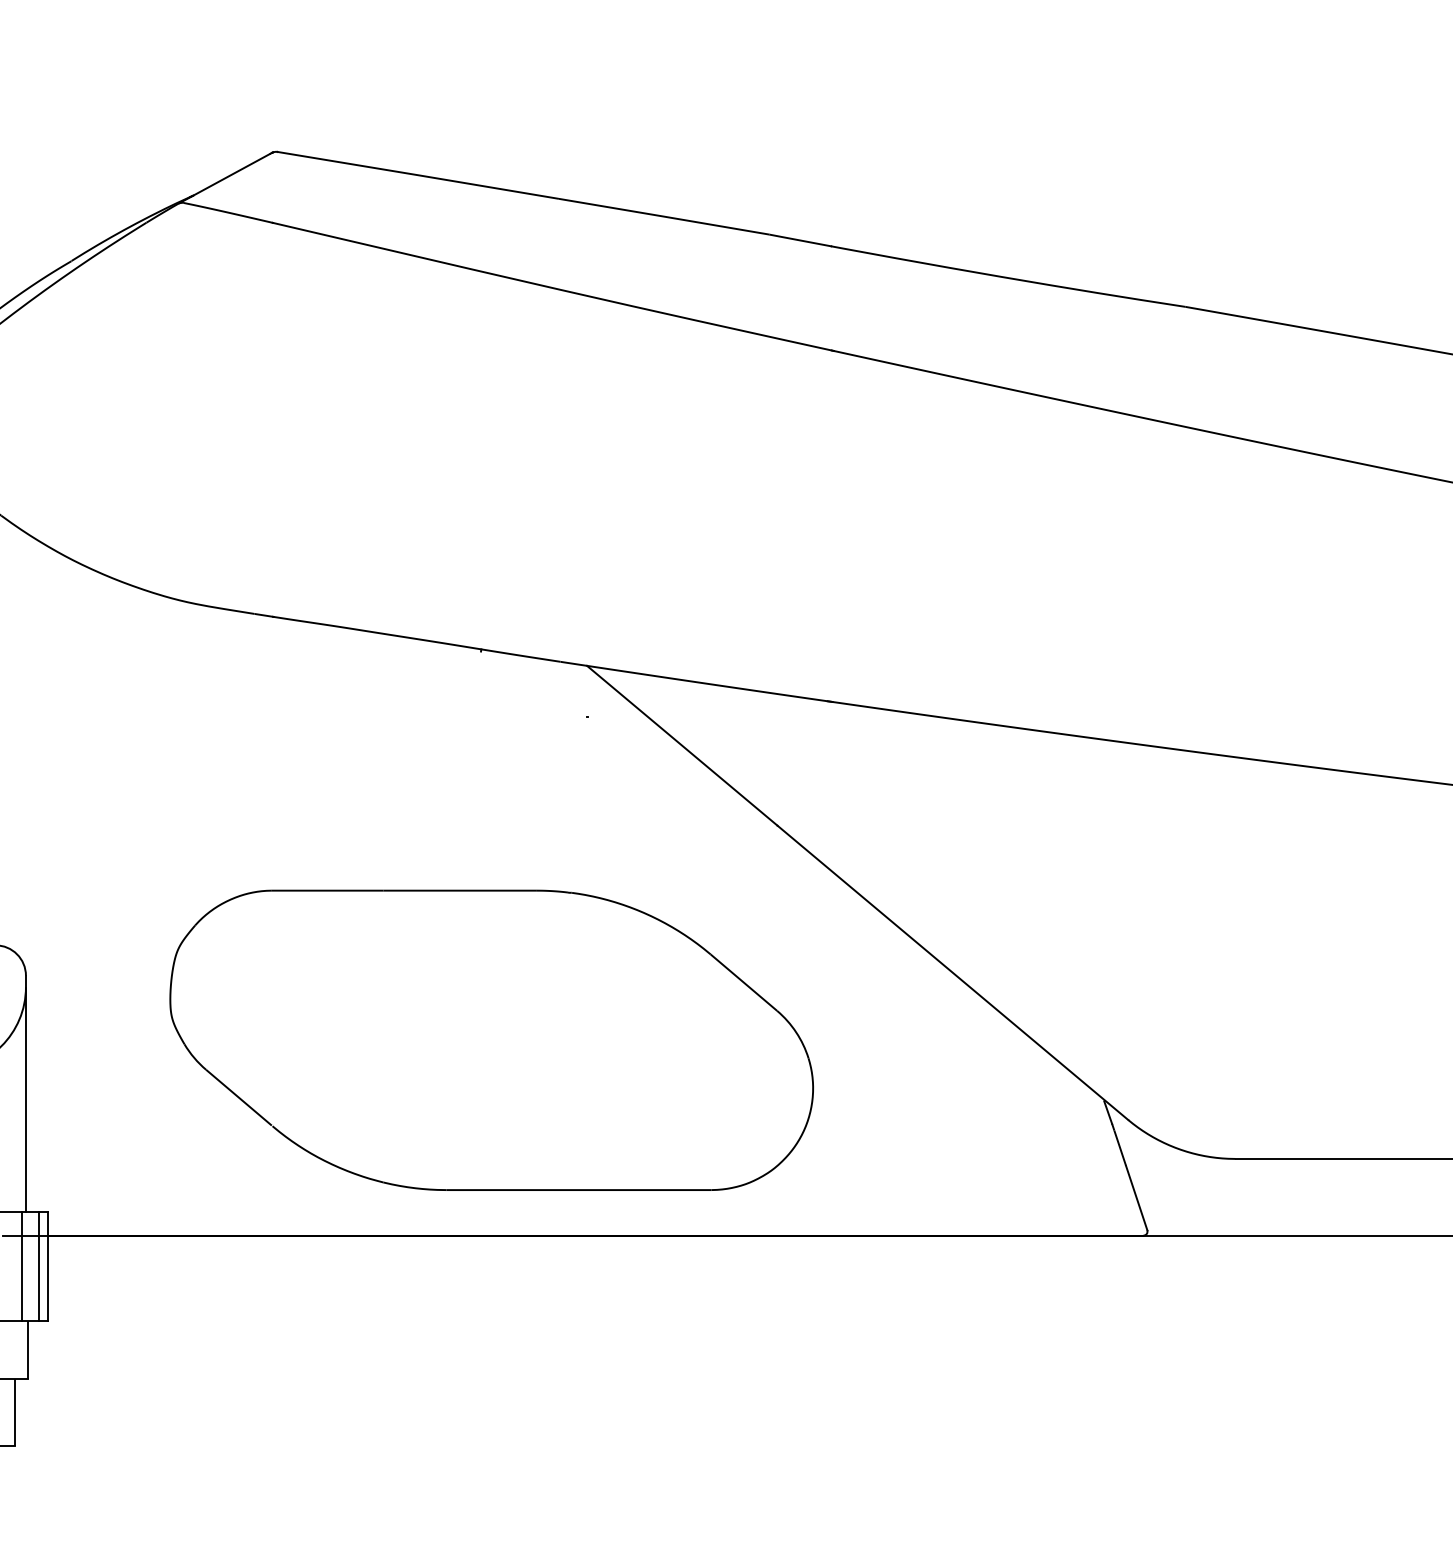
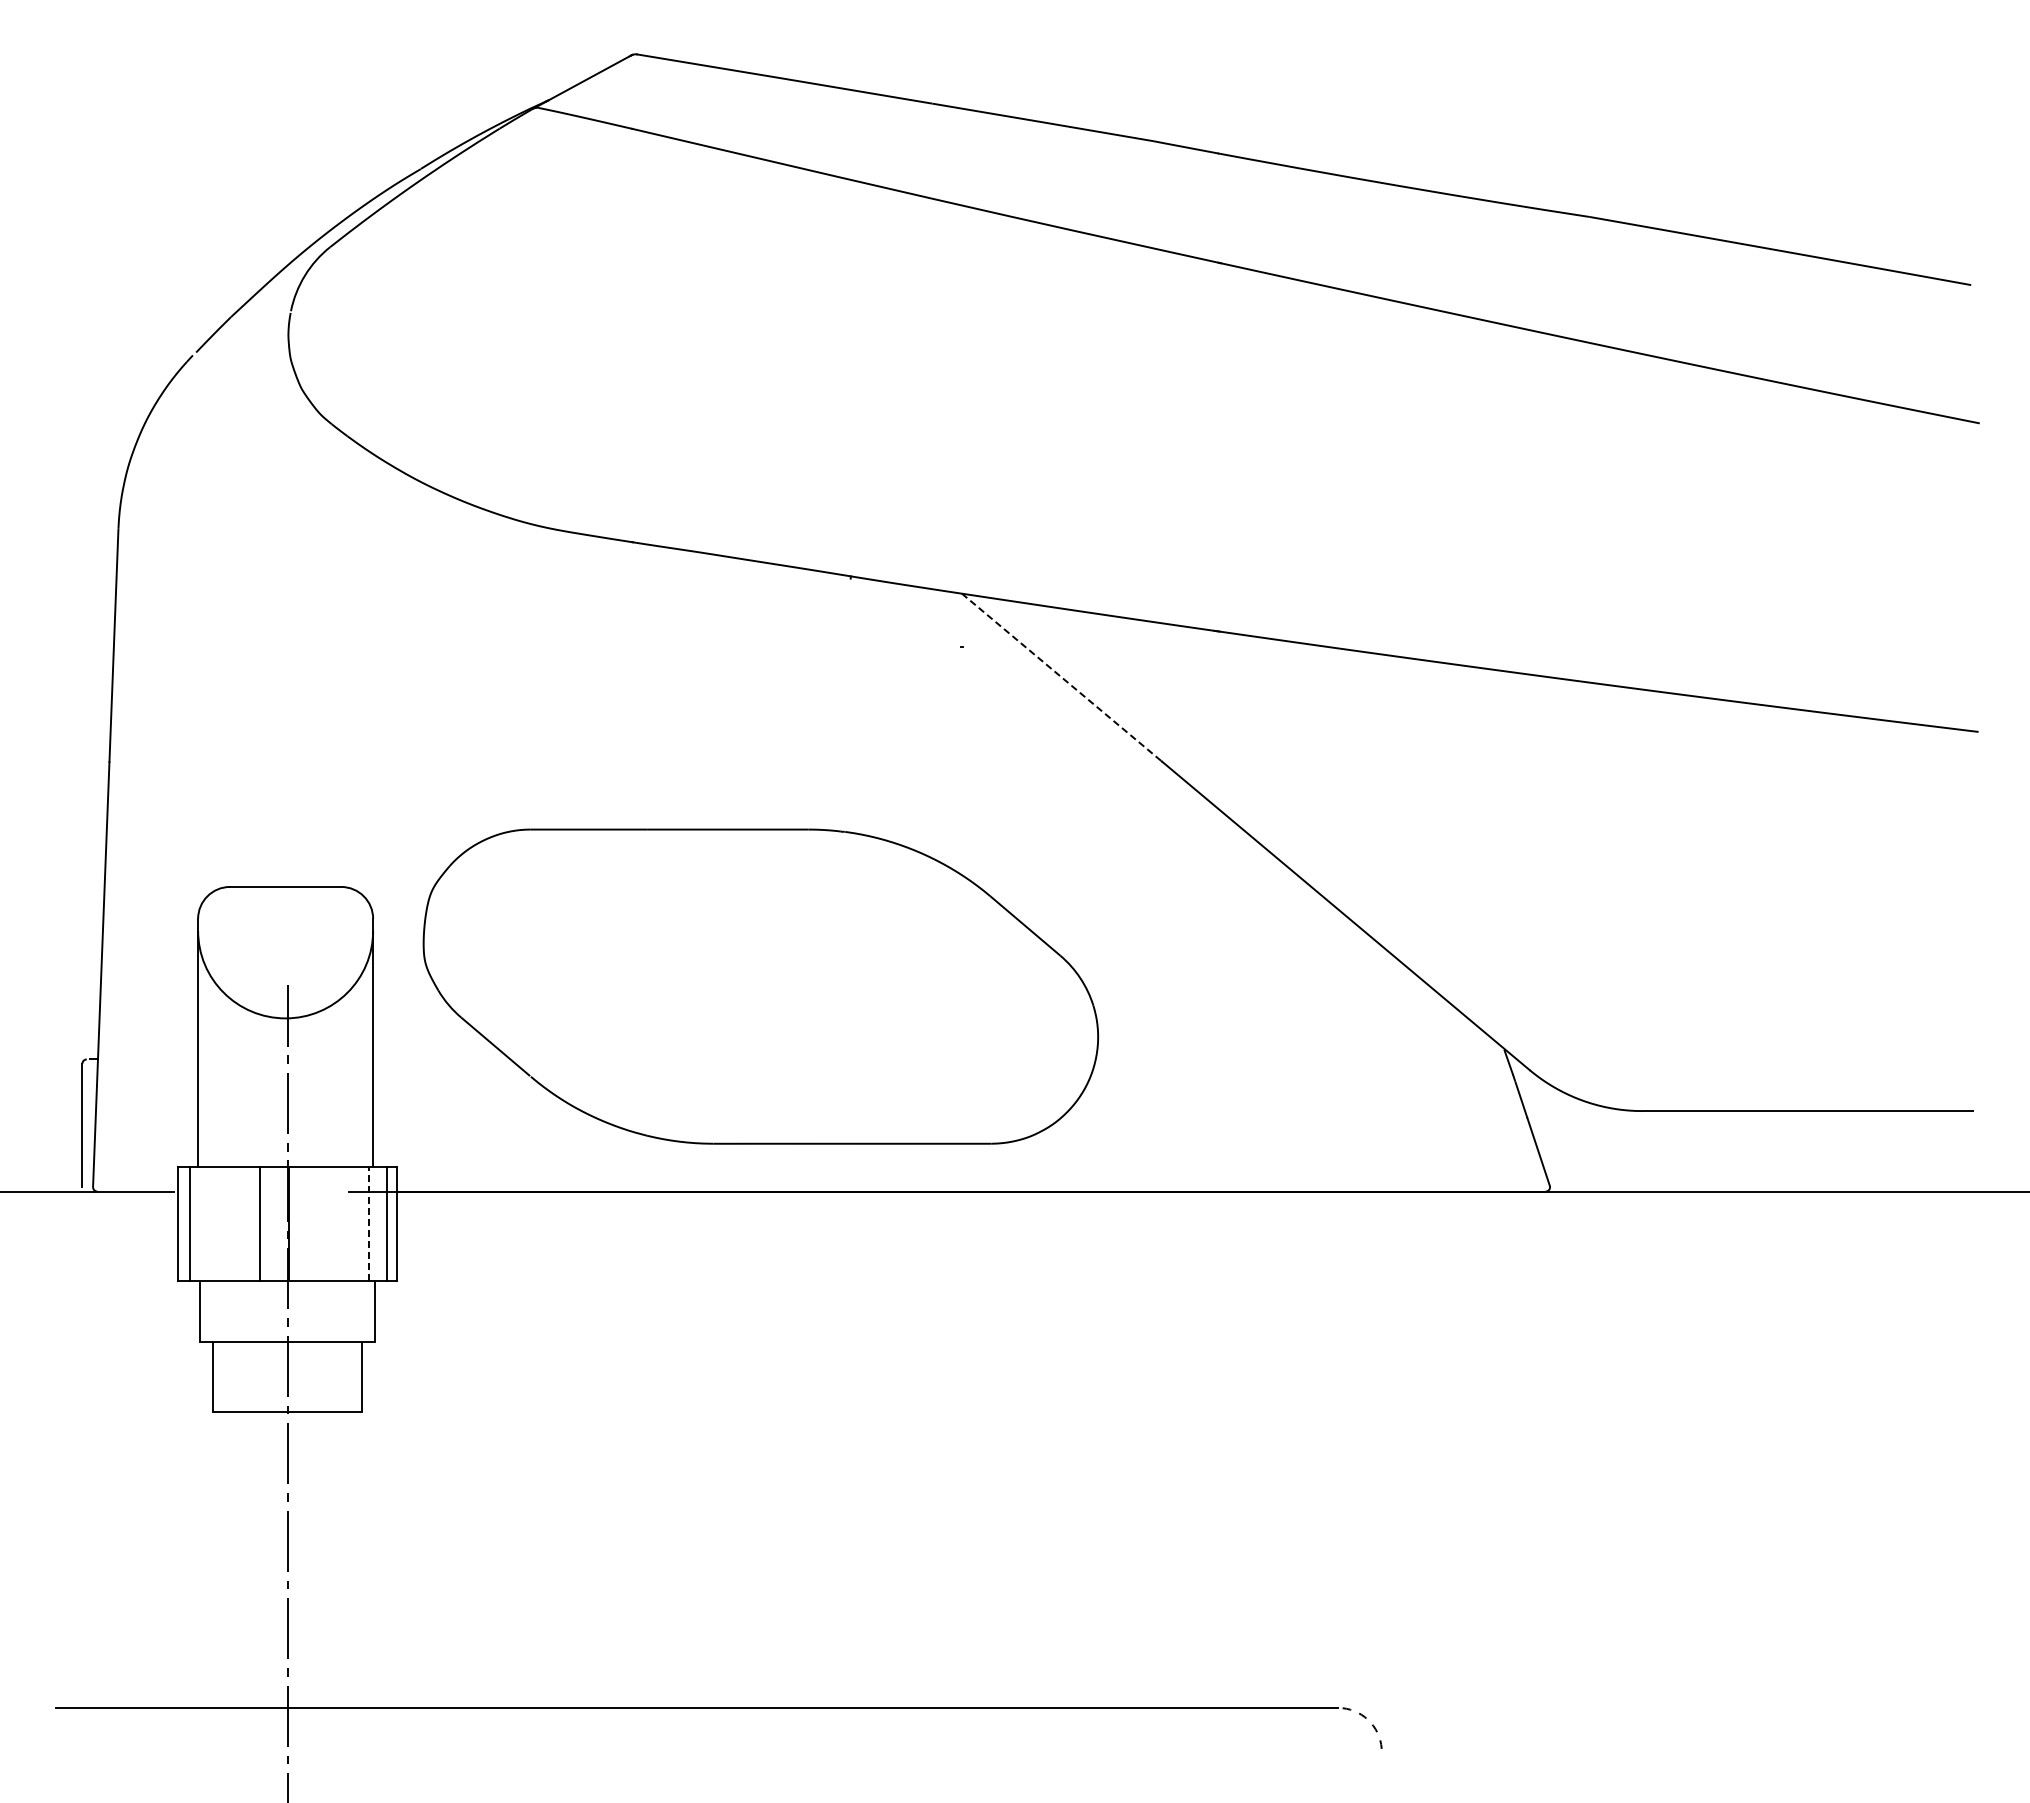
line: (681, 745) -> (1061, 677), solid -> dashed
part: (491, 1040) -> (760, 986), moved
line: (22, 1266) -> (369, 1223), solid -> dashed

